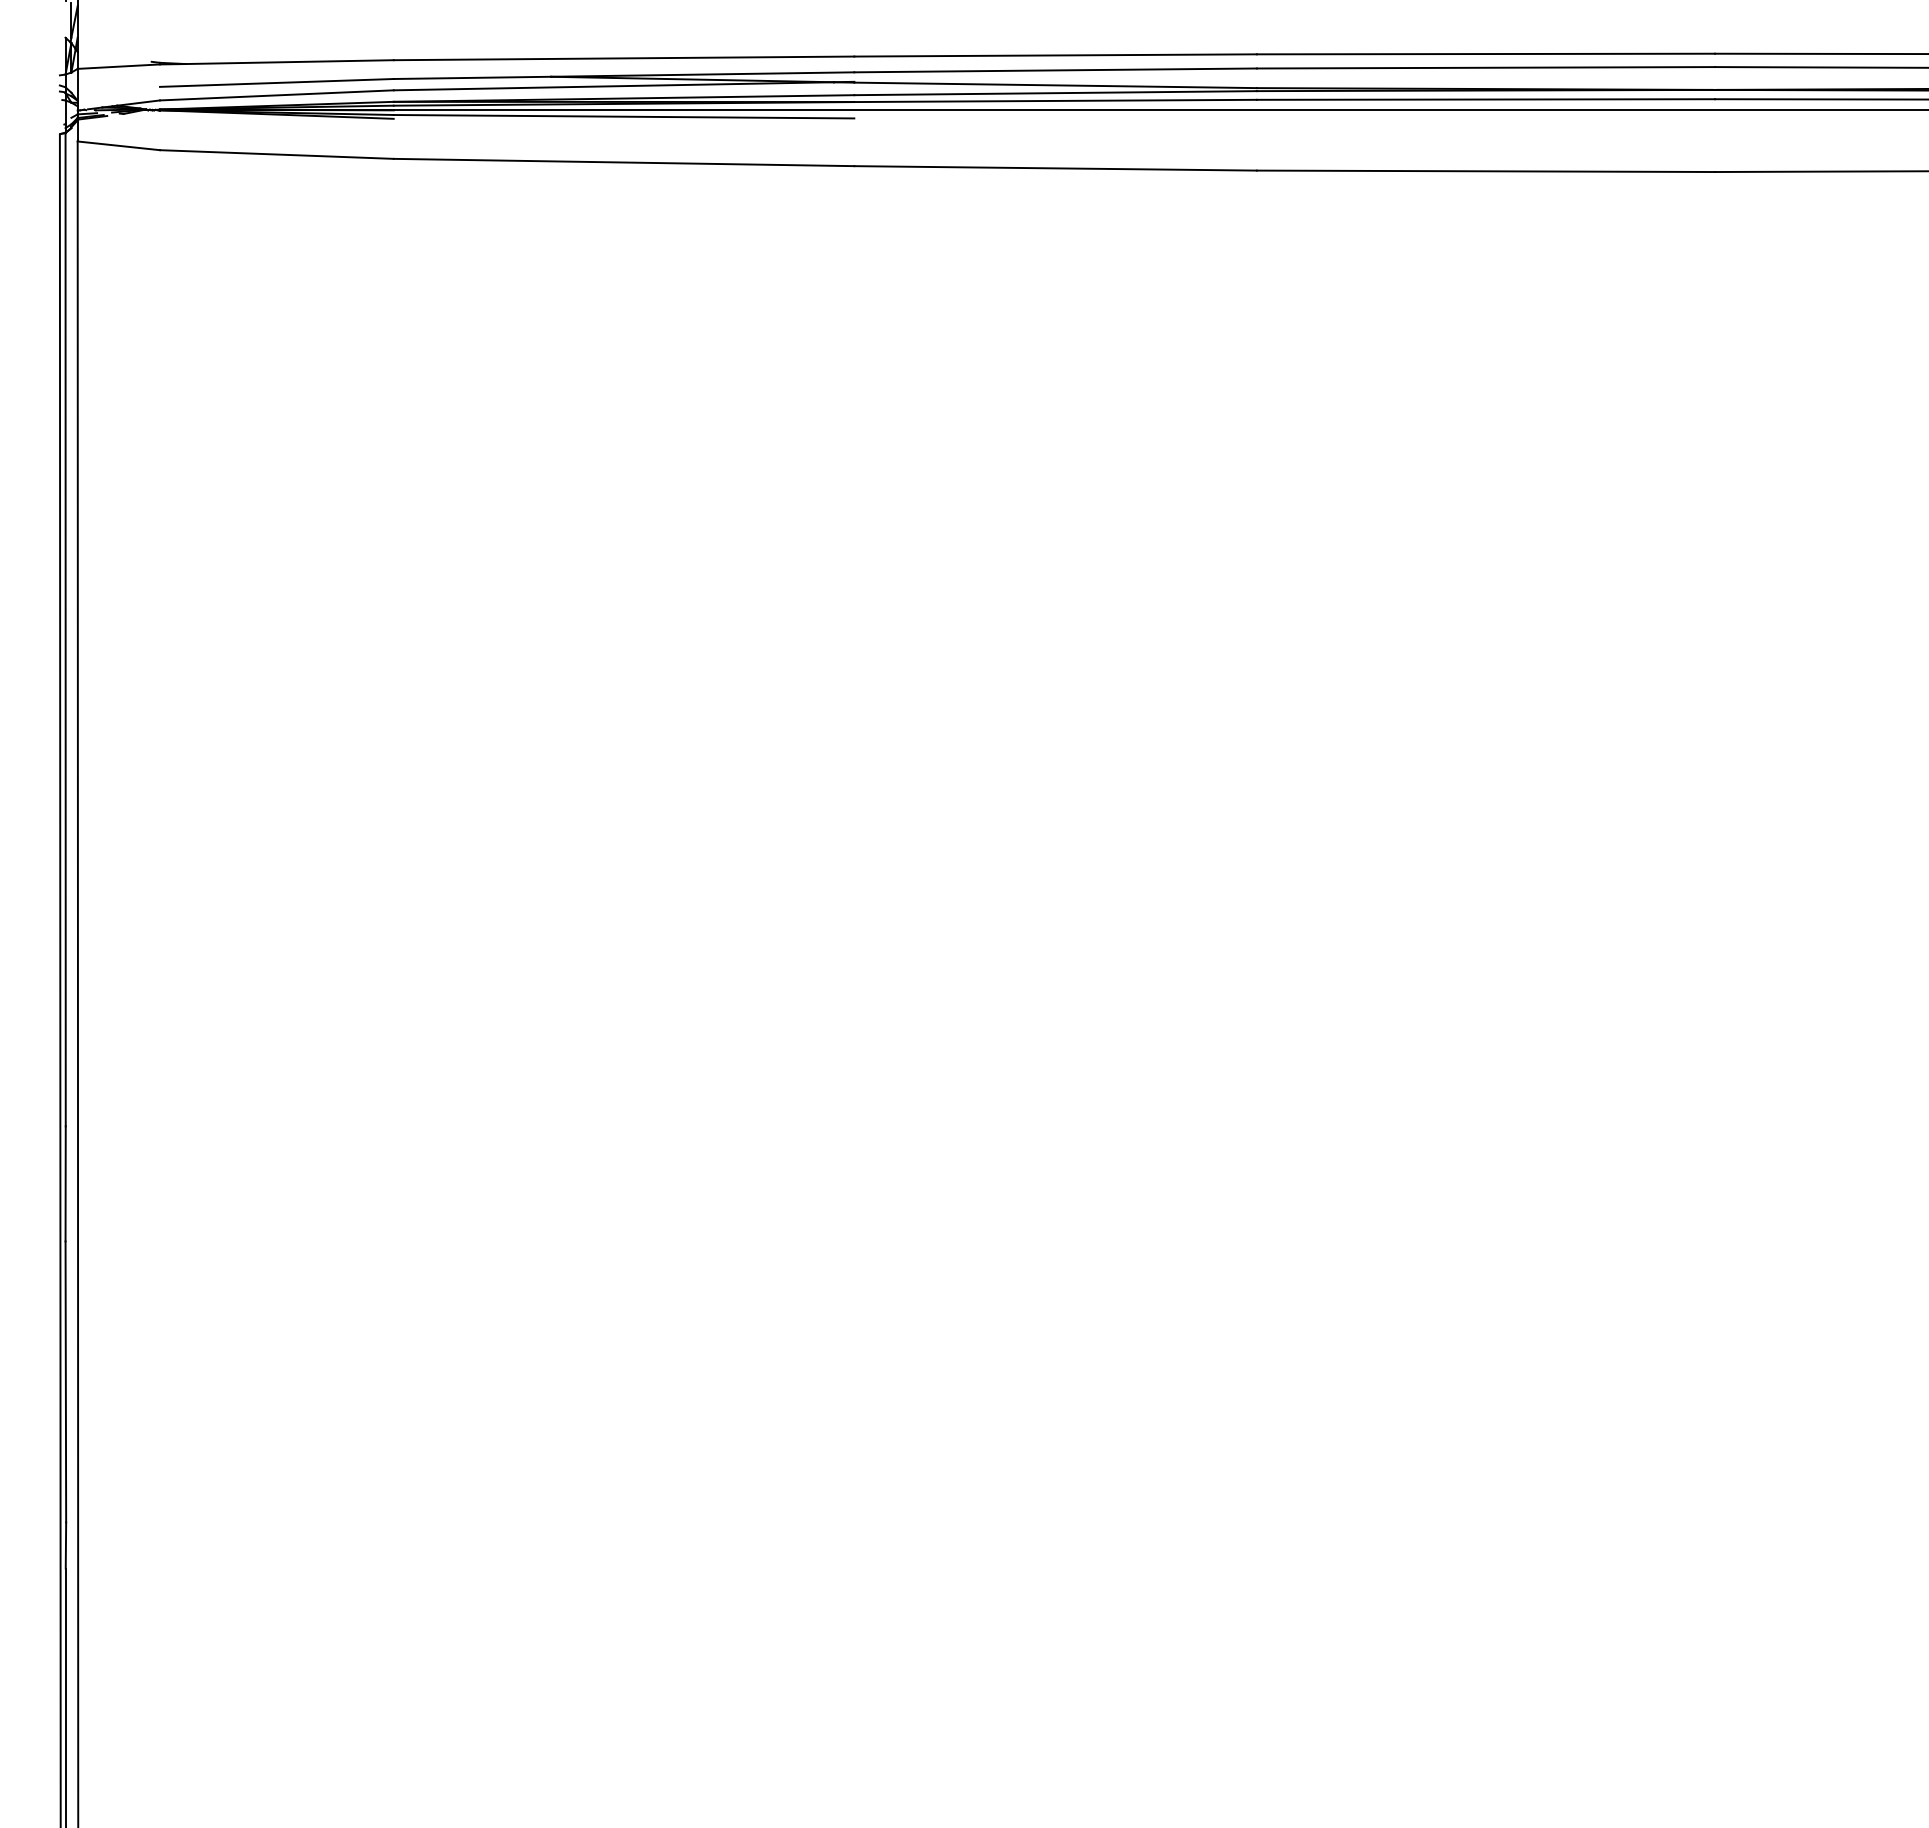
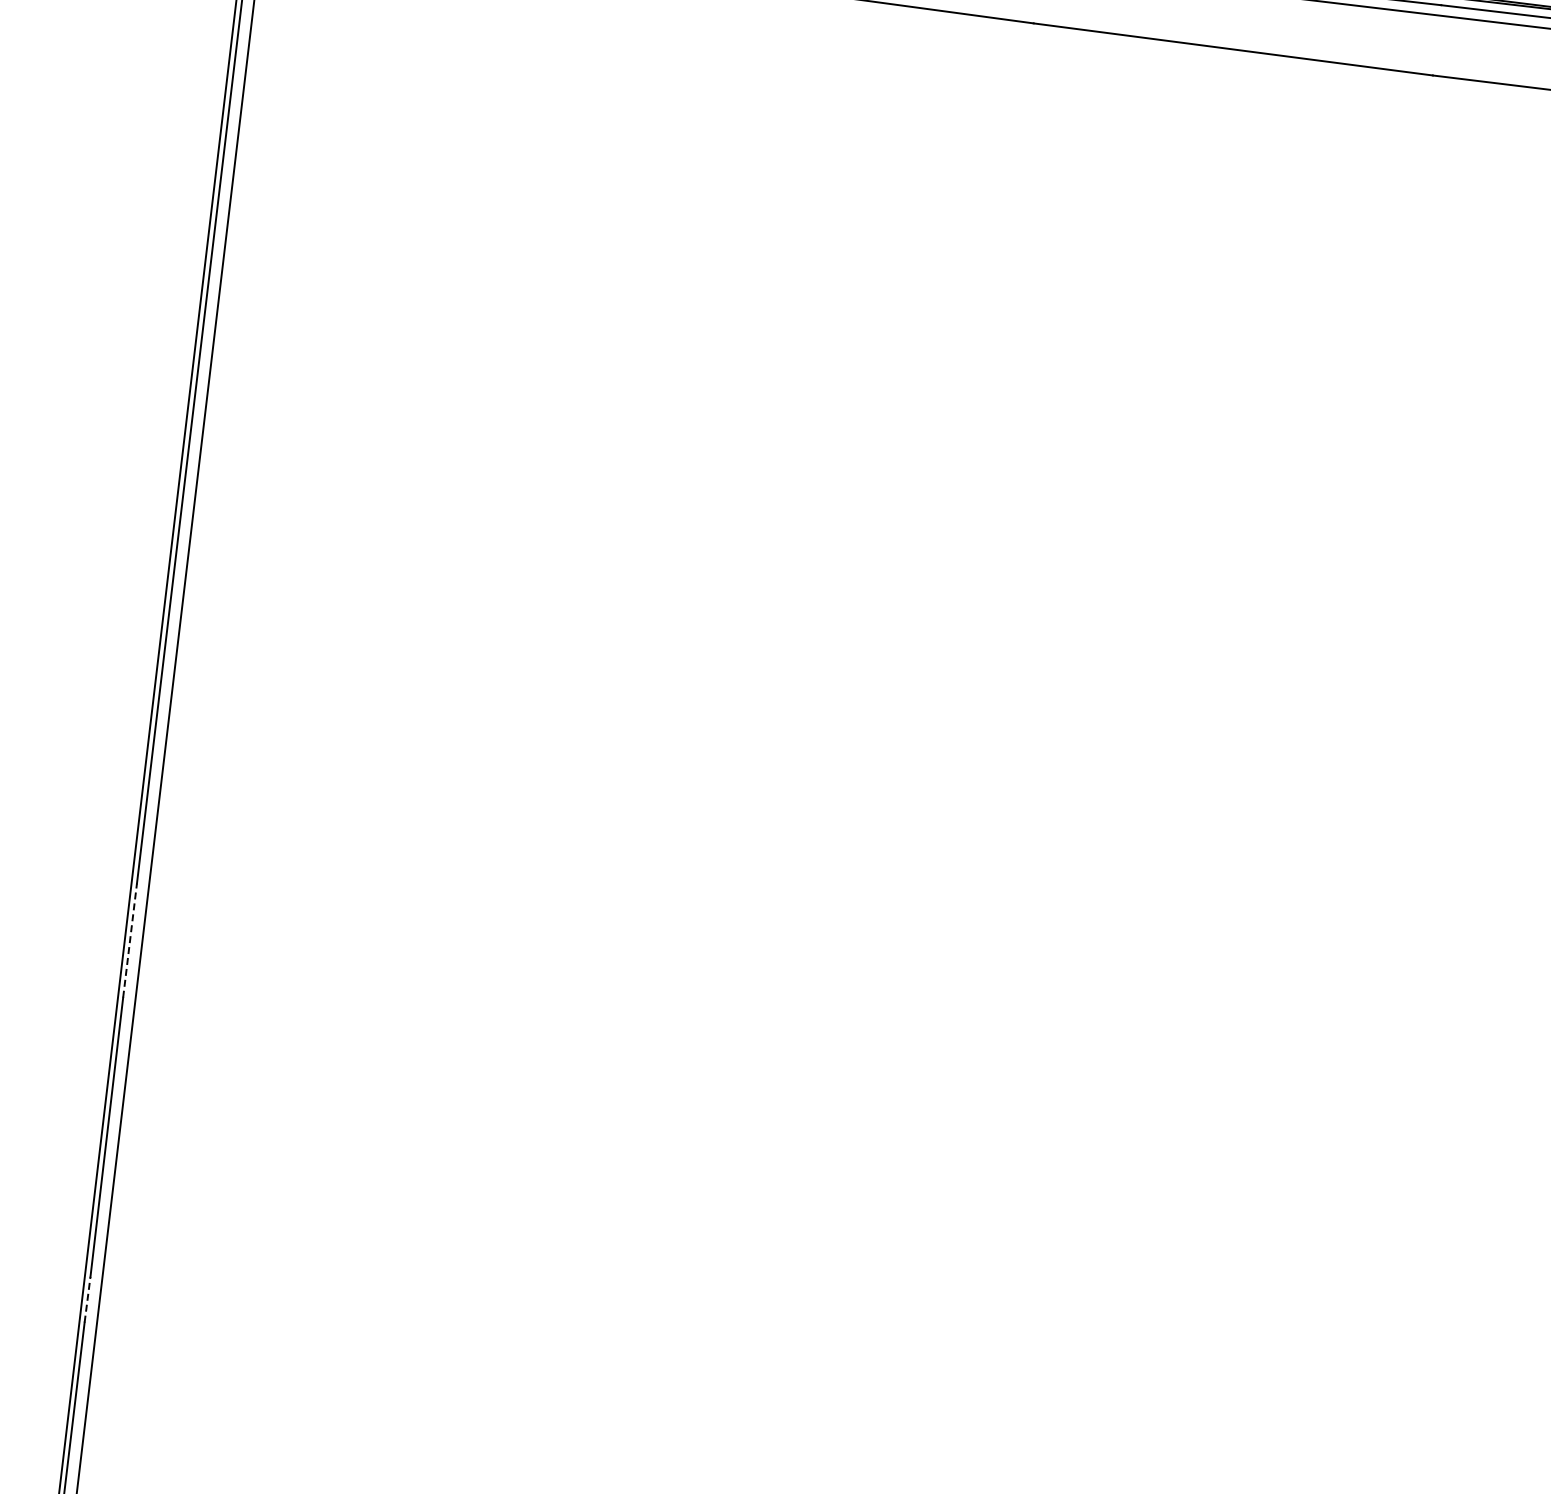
line: (65, 1183) -> (129, 940), solid -> dashed
line: (65, 1545) -> (87, 1299), solid -> dashed

